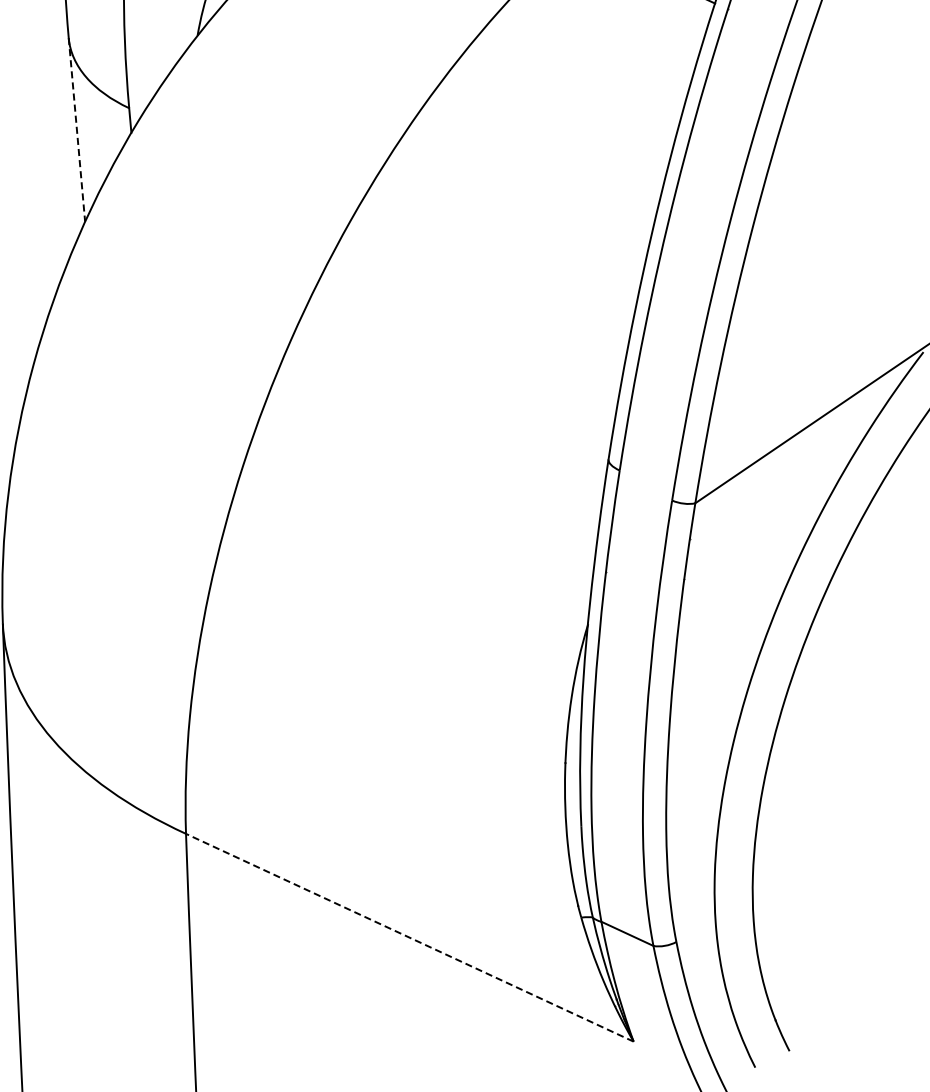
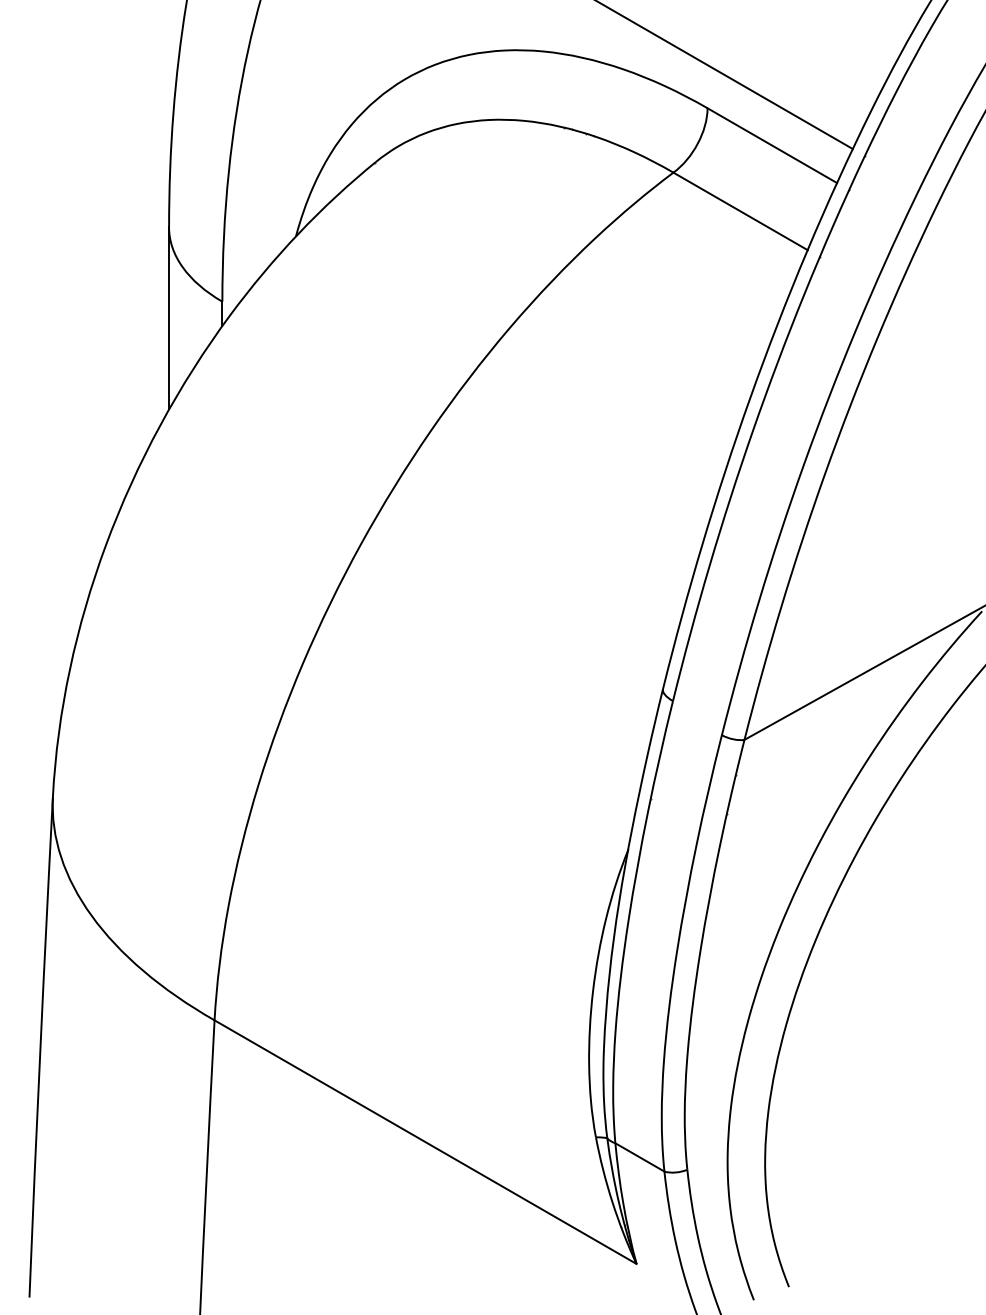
line: (77, 129) -> (169, 318), dashed -> solid
line: (409, 938) -> (425, 1142), dashed -> solid

